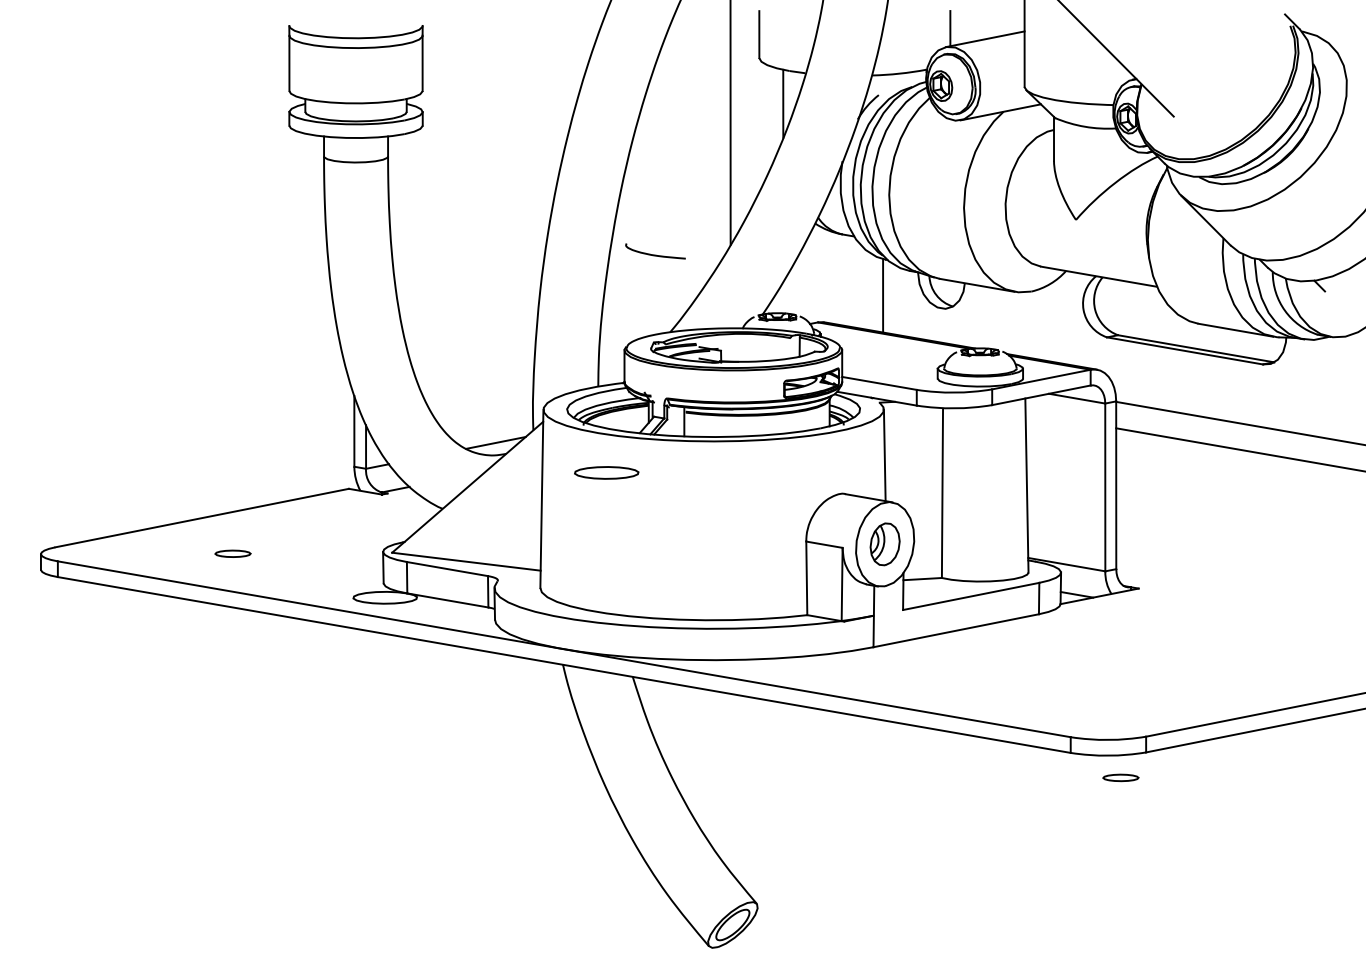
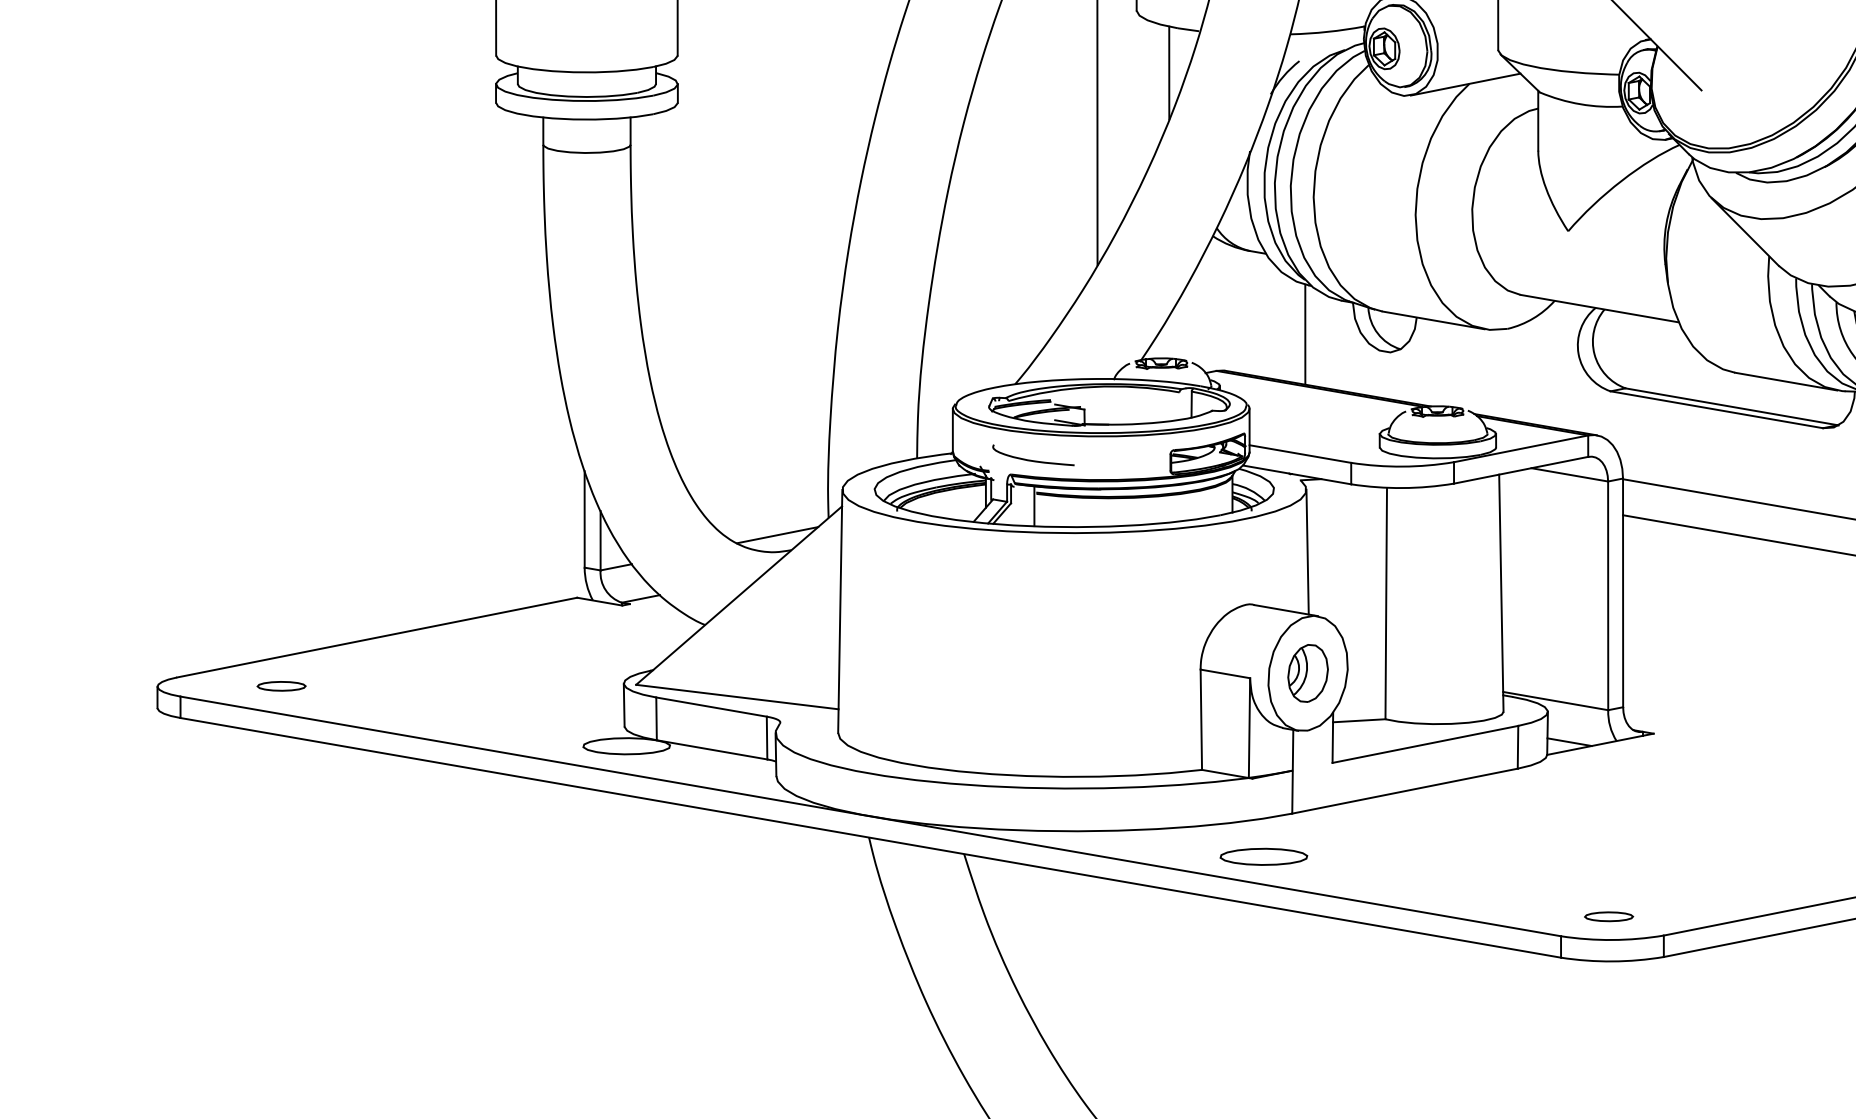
curve: (655, 254) -> (1033, 459), moved
part: (606, 472) -> (1263, 856), moved
part: (232, 553) -> (280, 685), moved
part: (1120, 777) -> (1608, 916), moved

